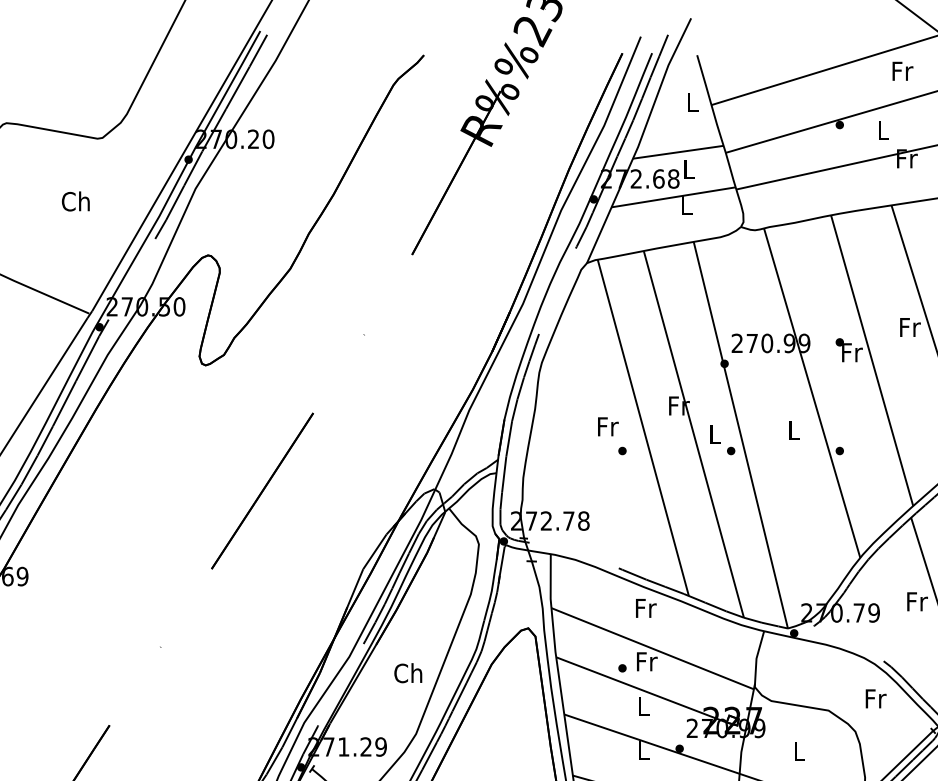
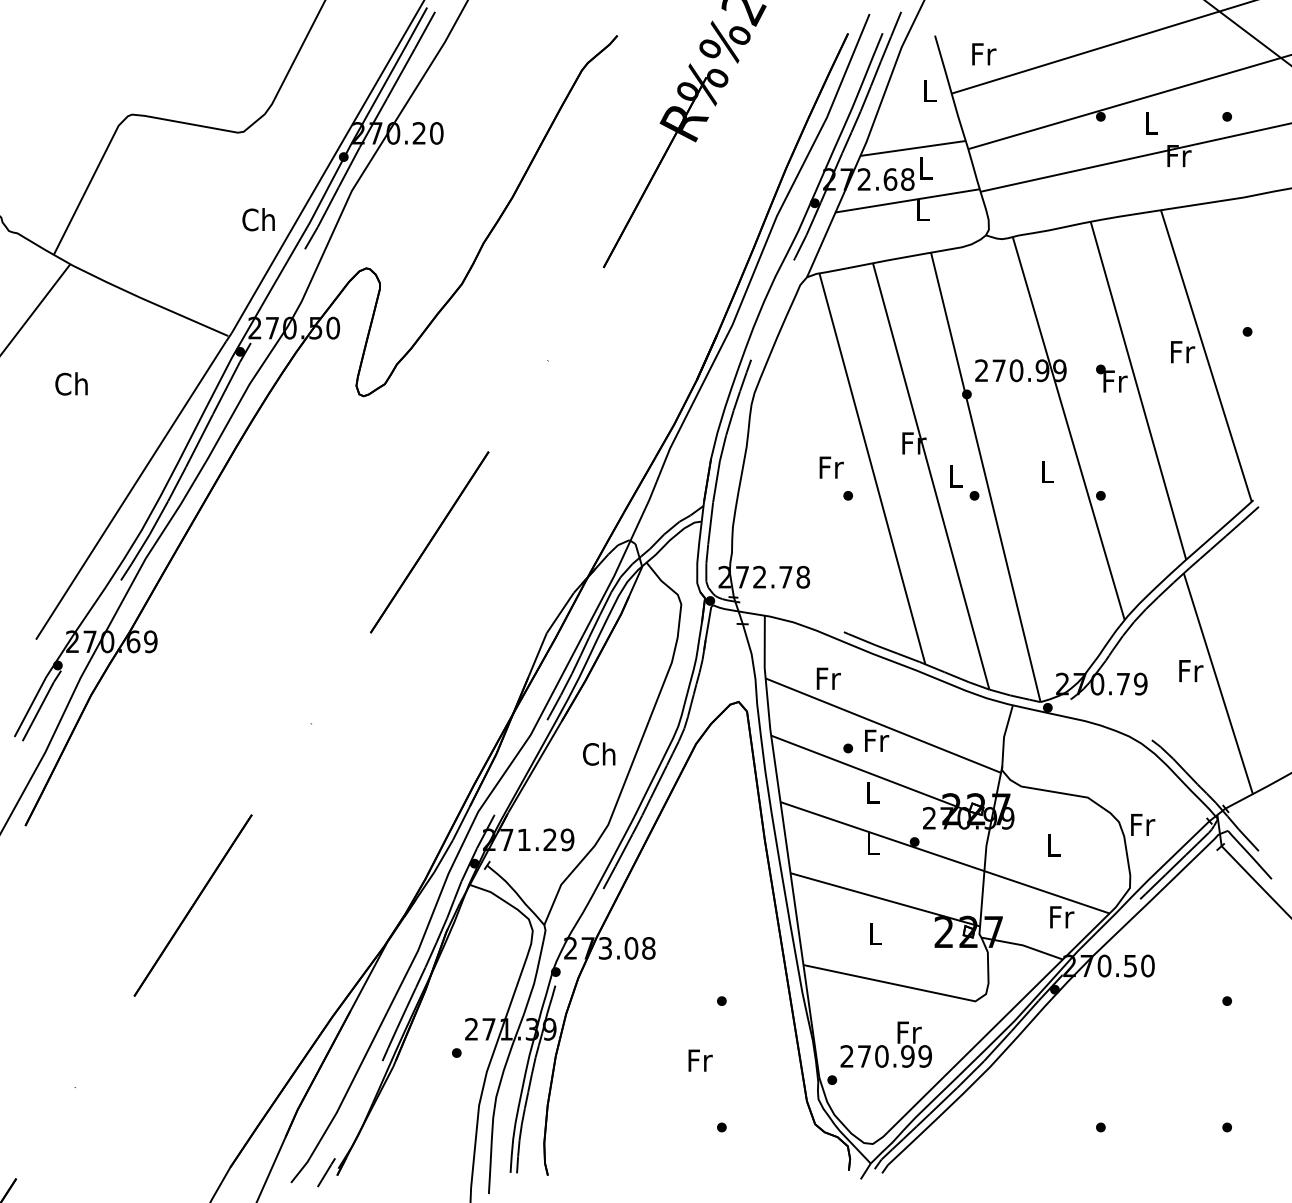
text: (903, 71) -> (984, 54), moved
text: (75, 201) -> (258, 219), moved
text: (645, 608) -> (828, 678), moved
text: (876, 698) -> (1143, 824), moved

